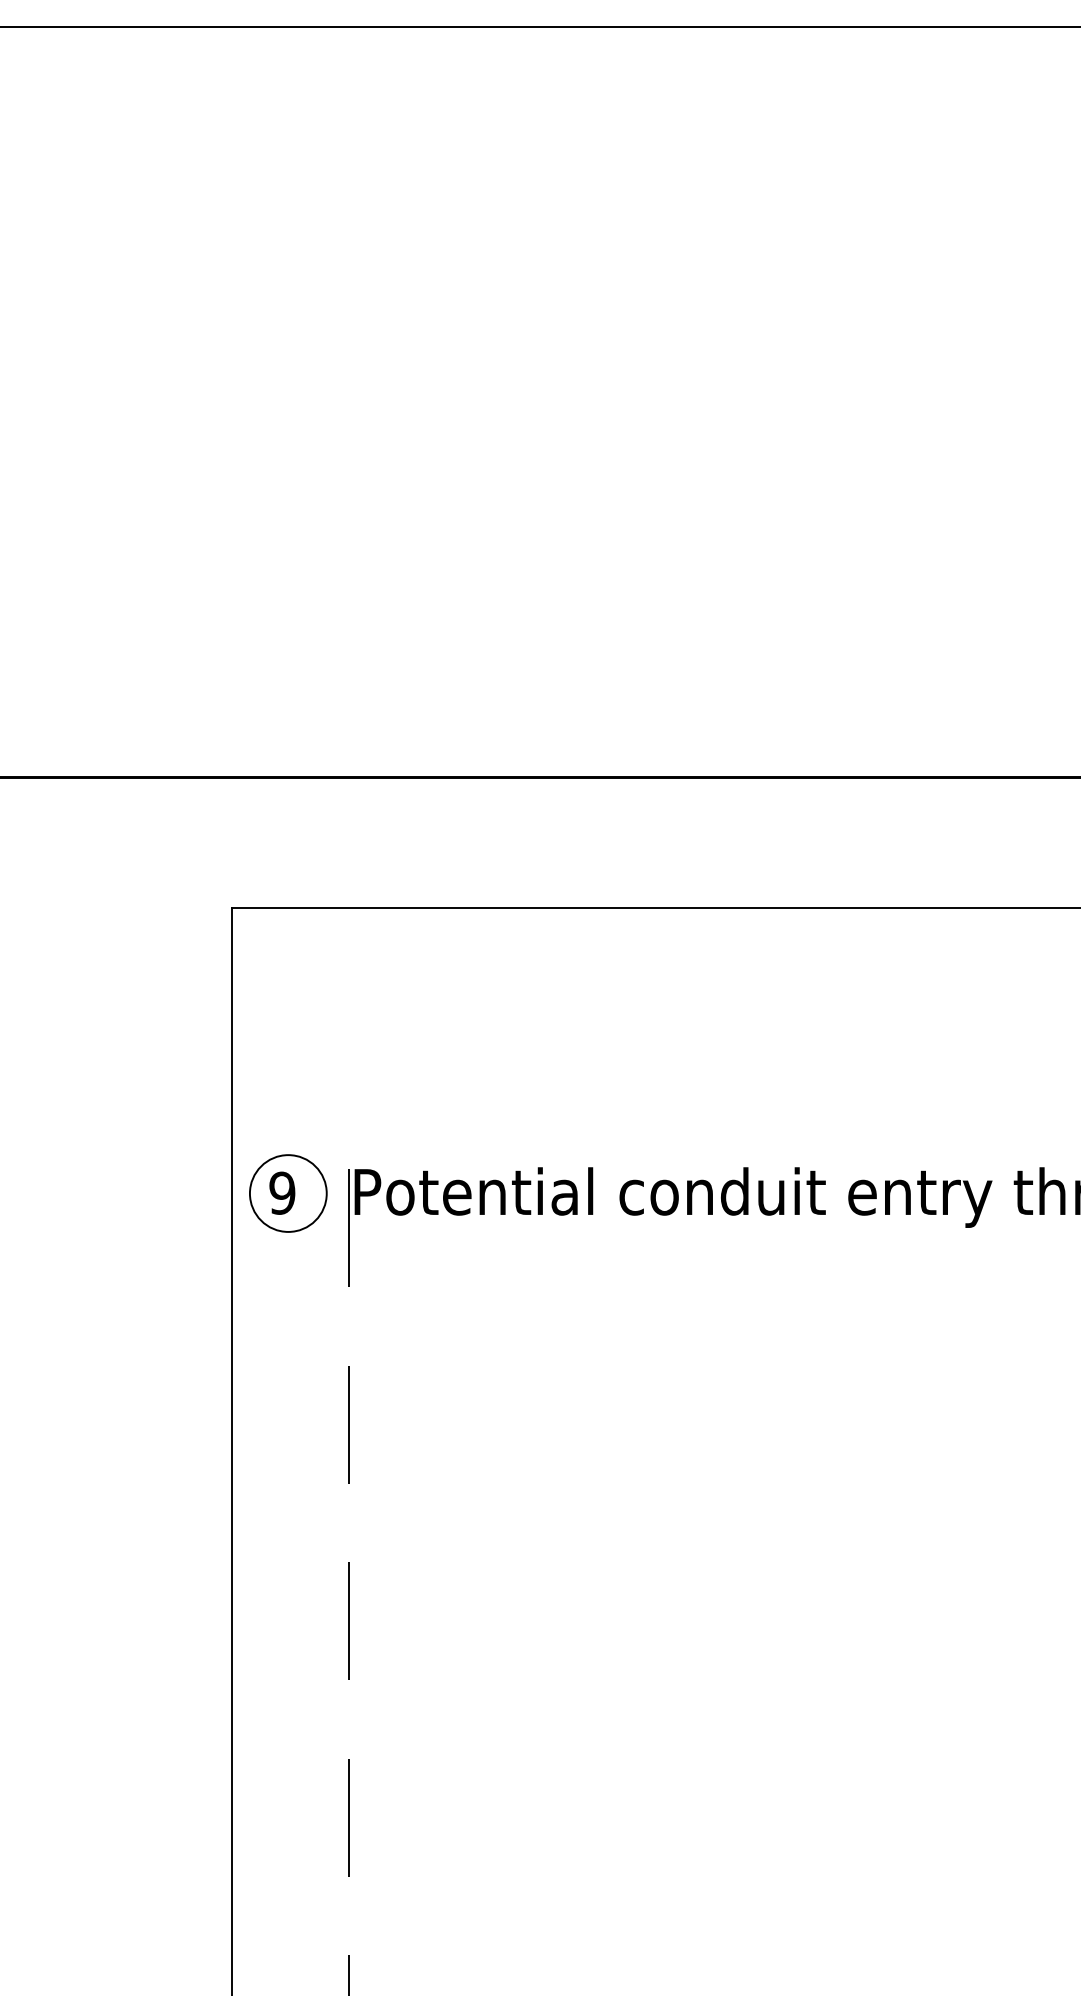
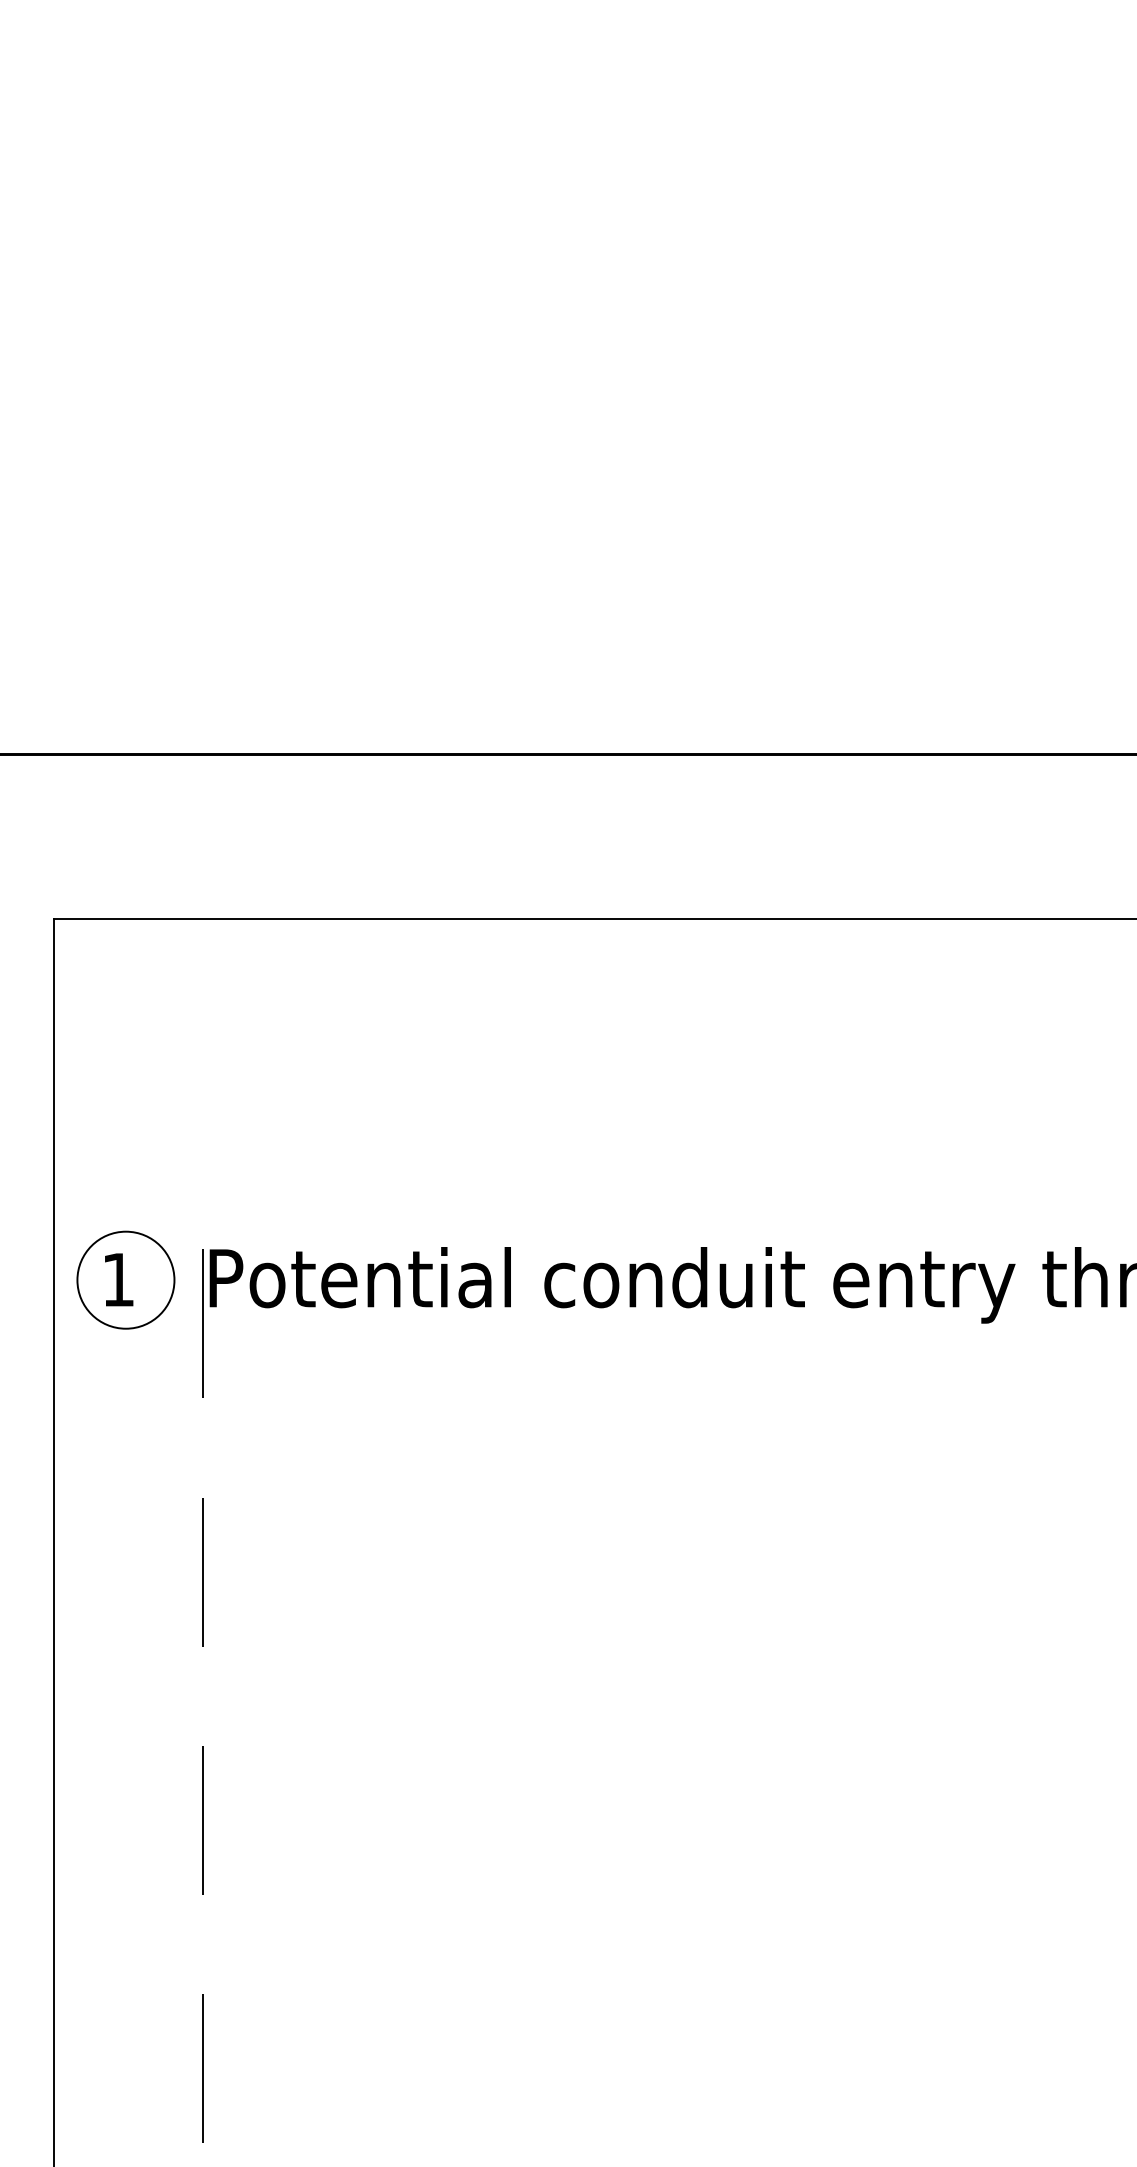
text: (282, 1192) -> (118, 1278), 9 -> 1

